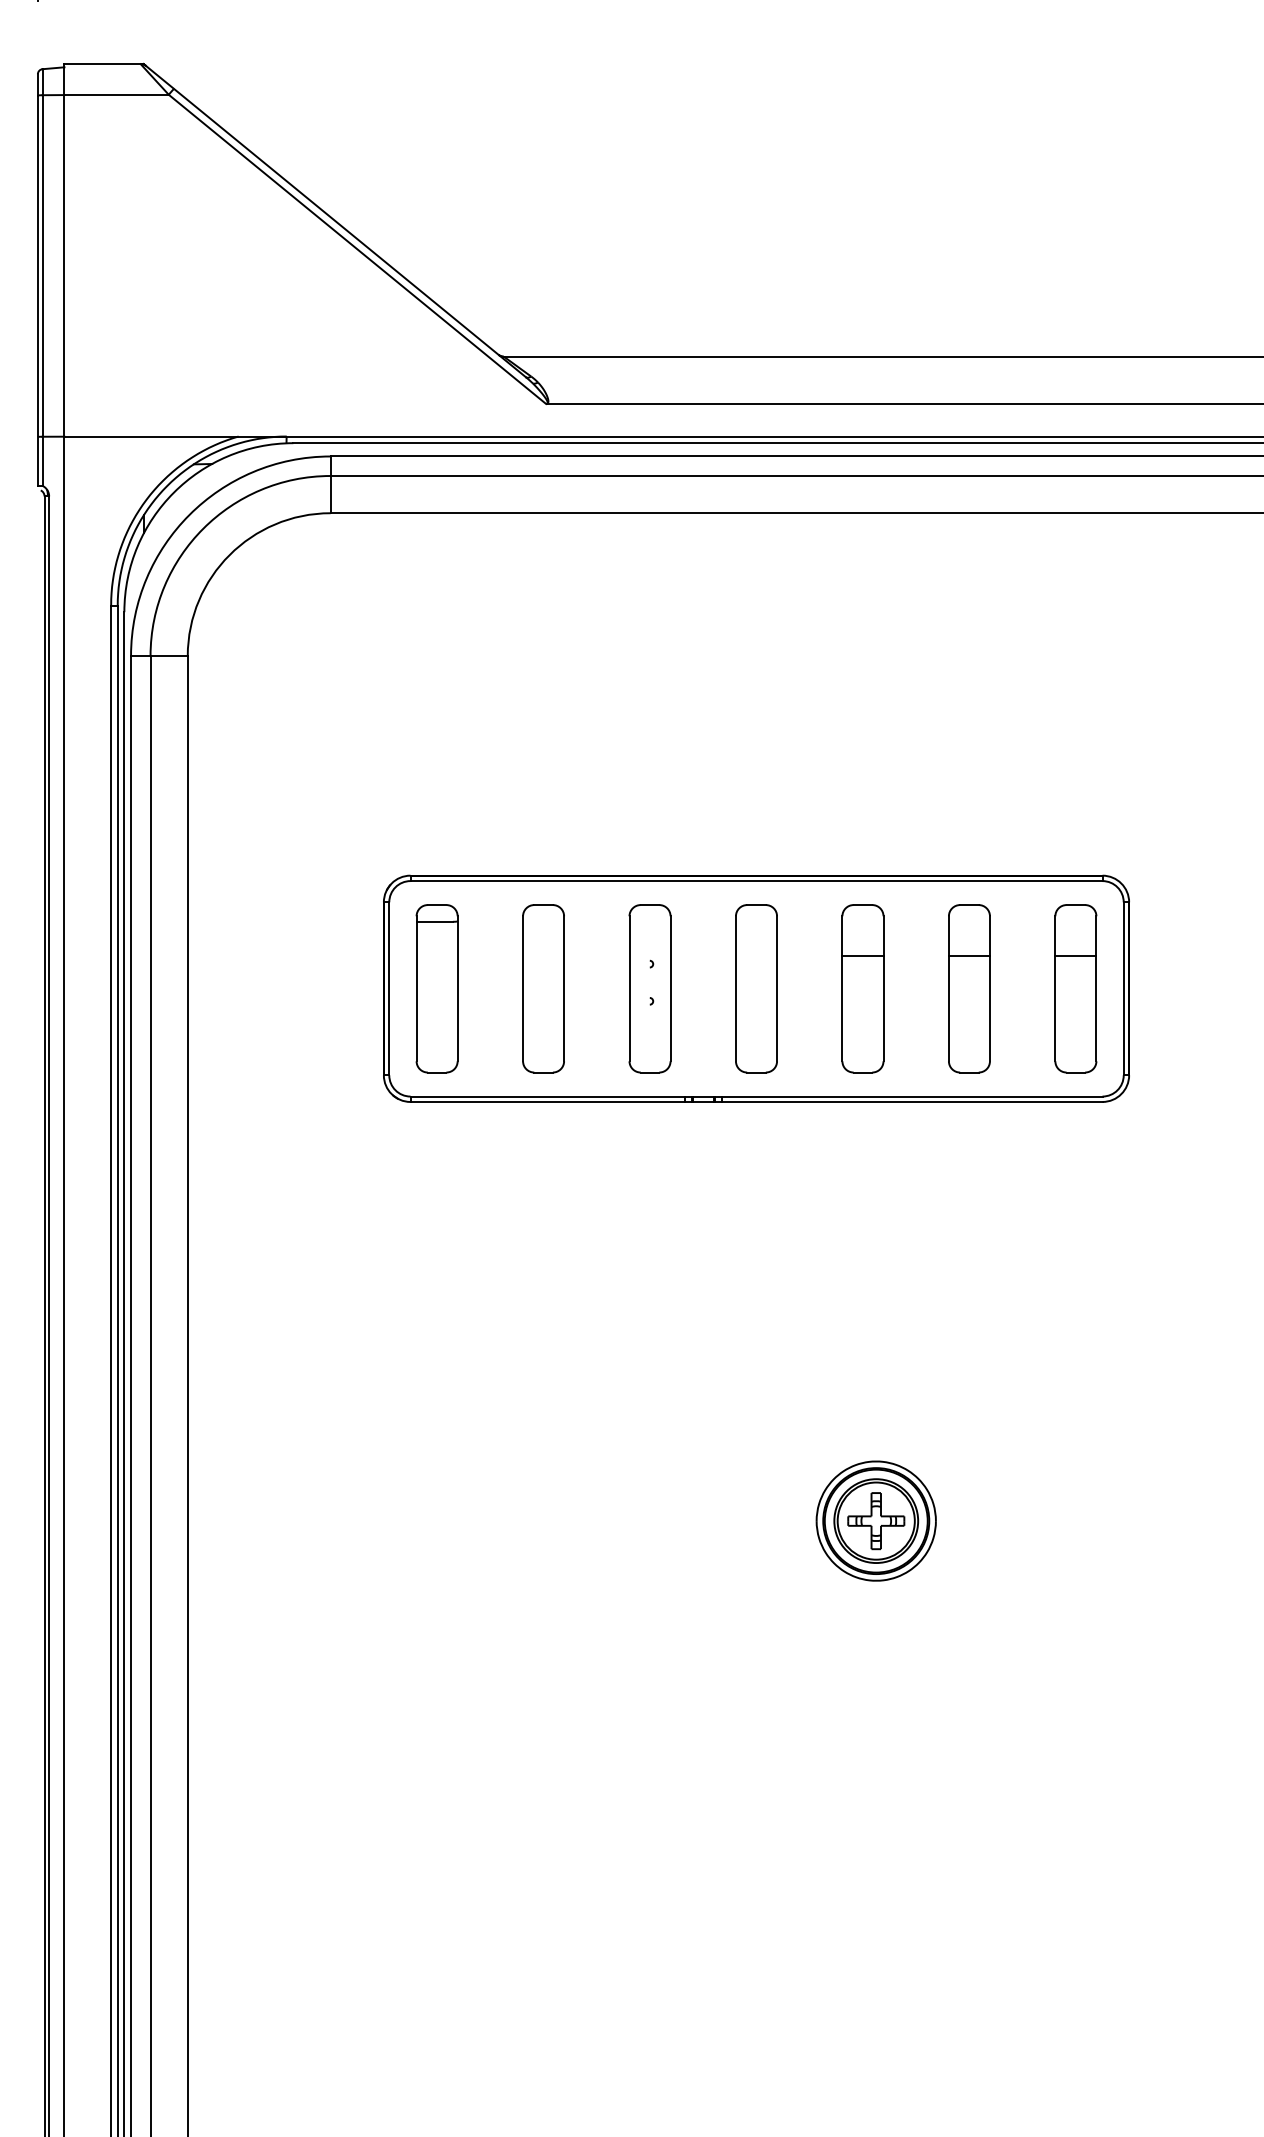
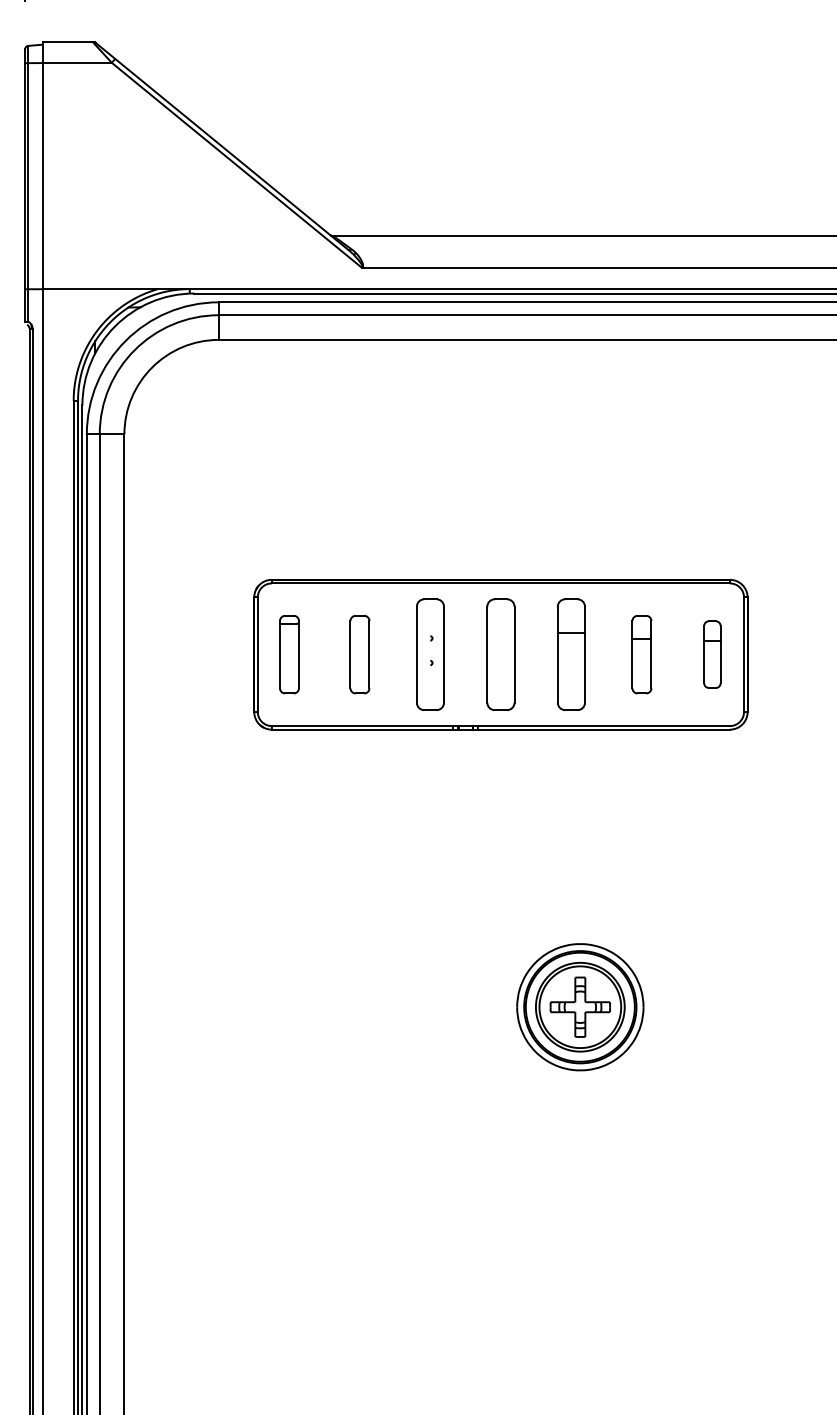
part: (437, 988) -> (289, 654), size x0.7
part: (542, 988) -> (359, 654), size x0.7
part: (968, 988) -> (641, 654), size x0.7
part: (1076, 988) -> (712, 654), size x0.6
part: (875, 1520) -> (579, 1006), size x1.6

